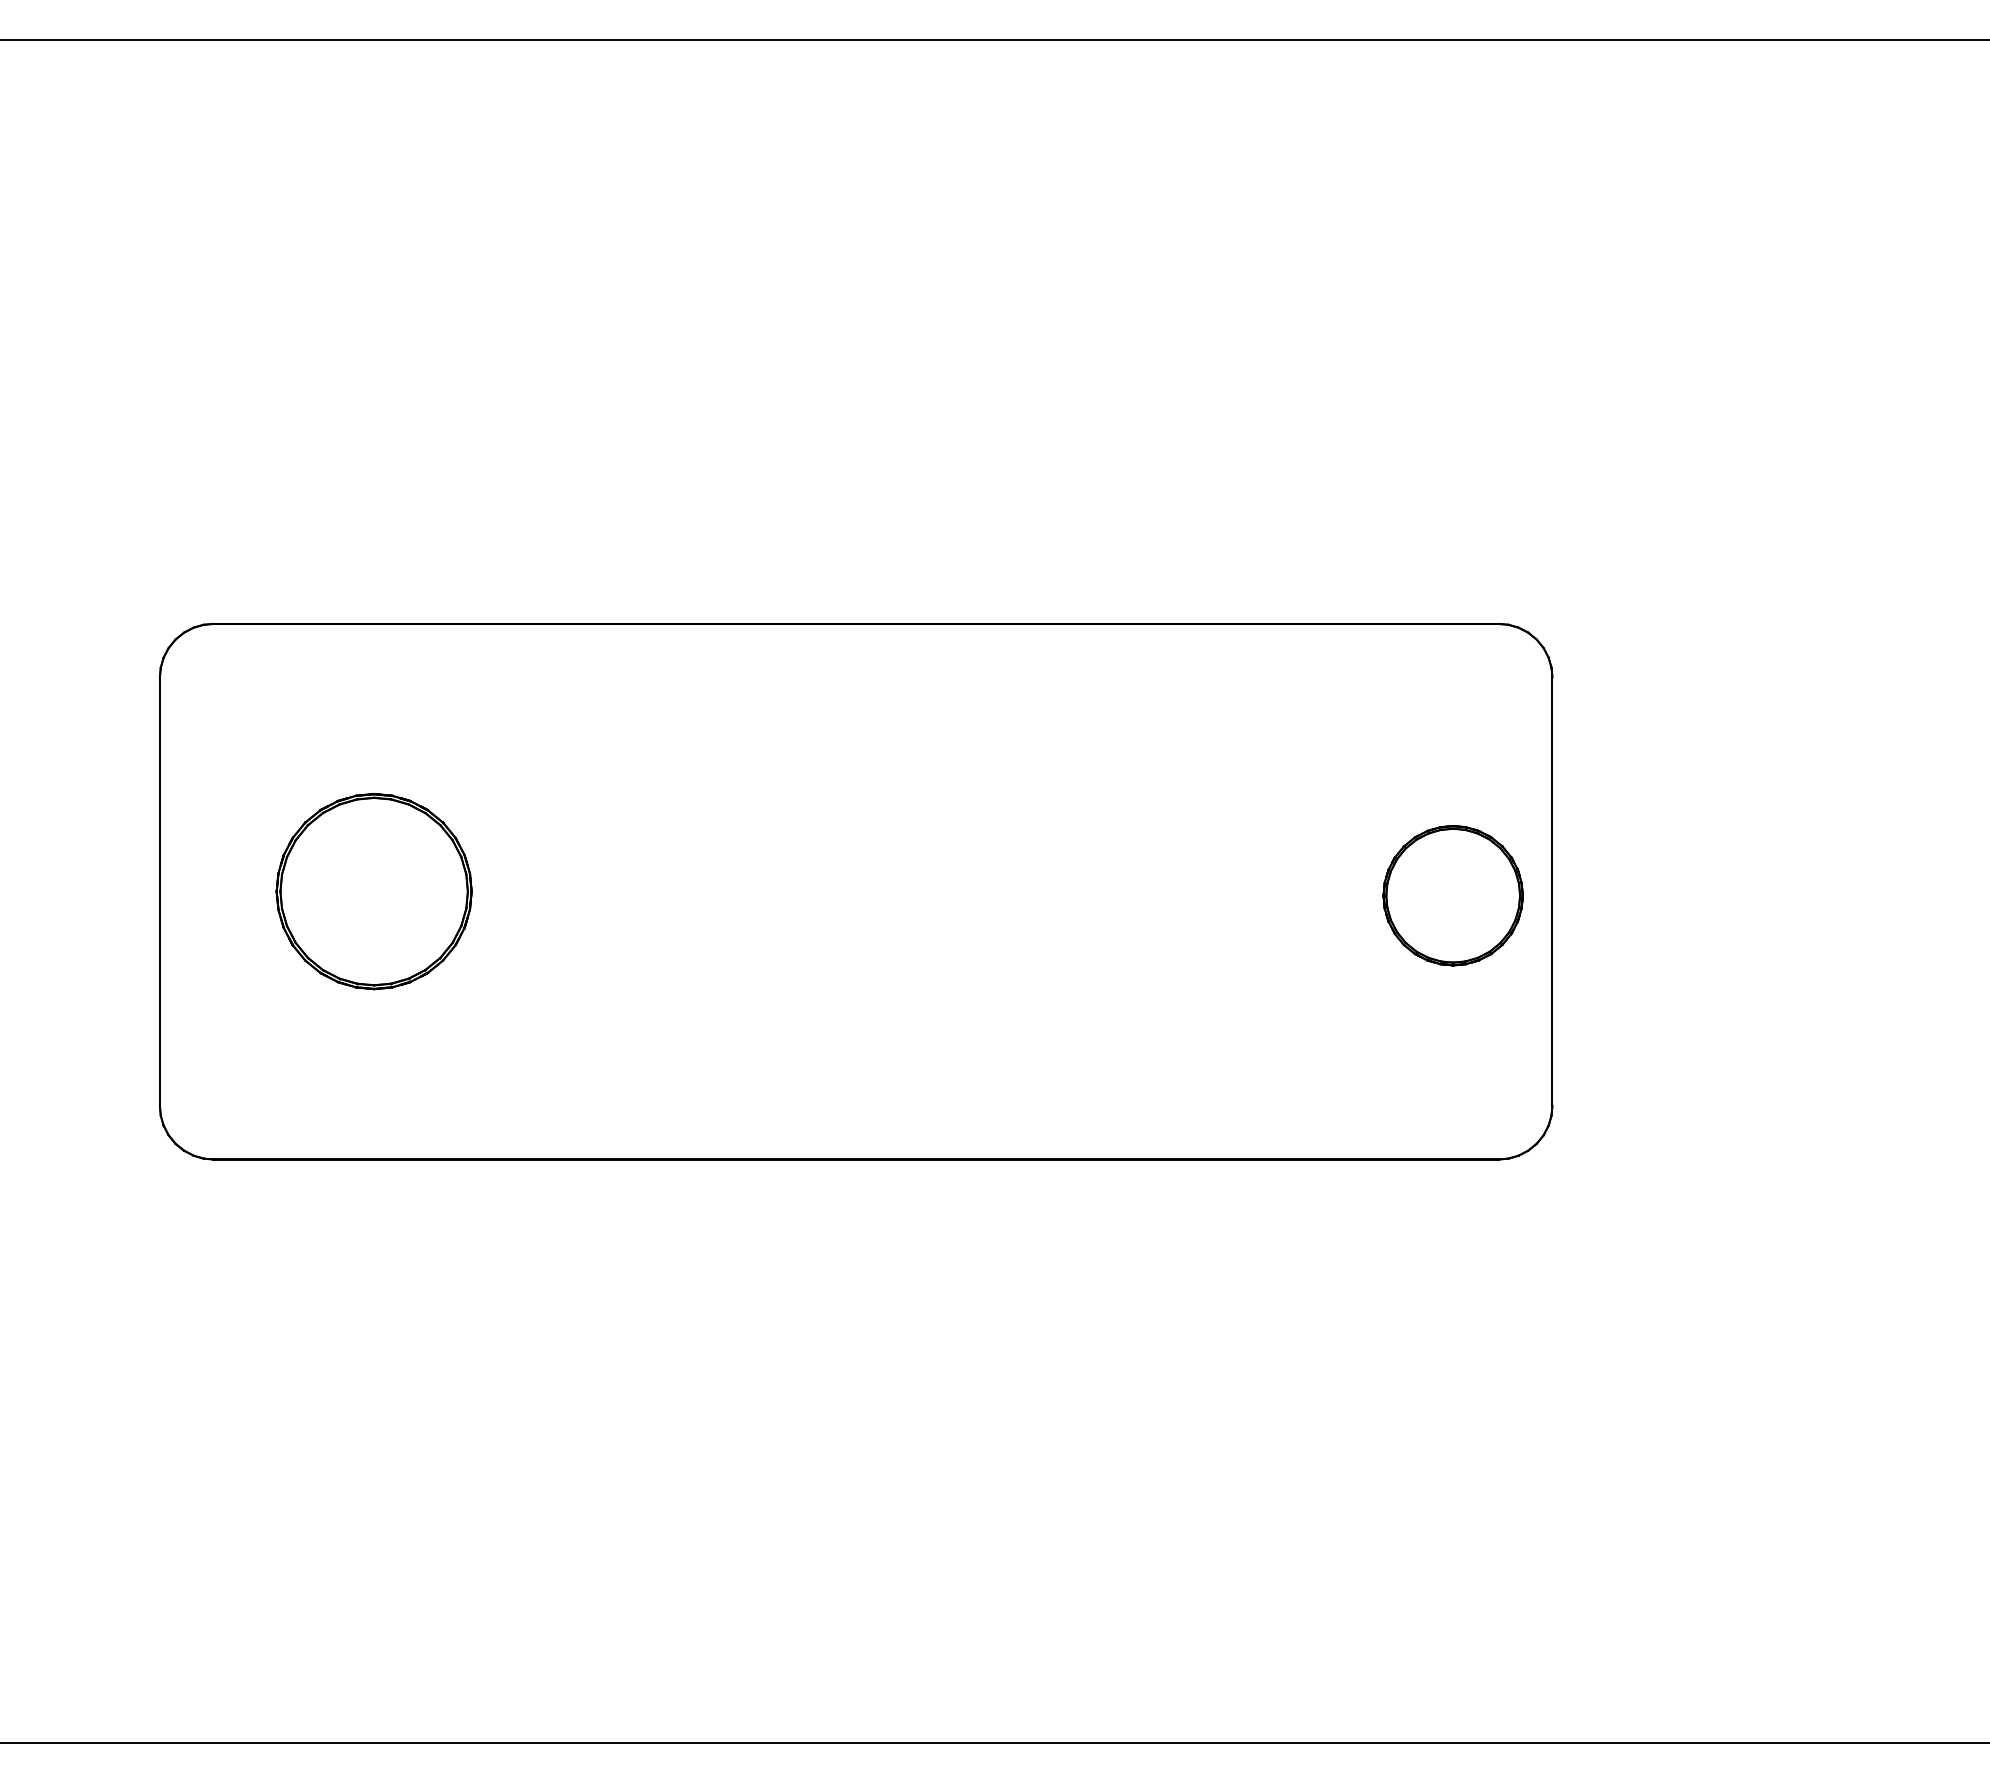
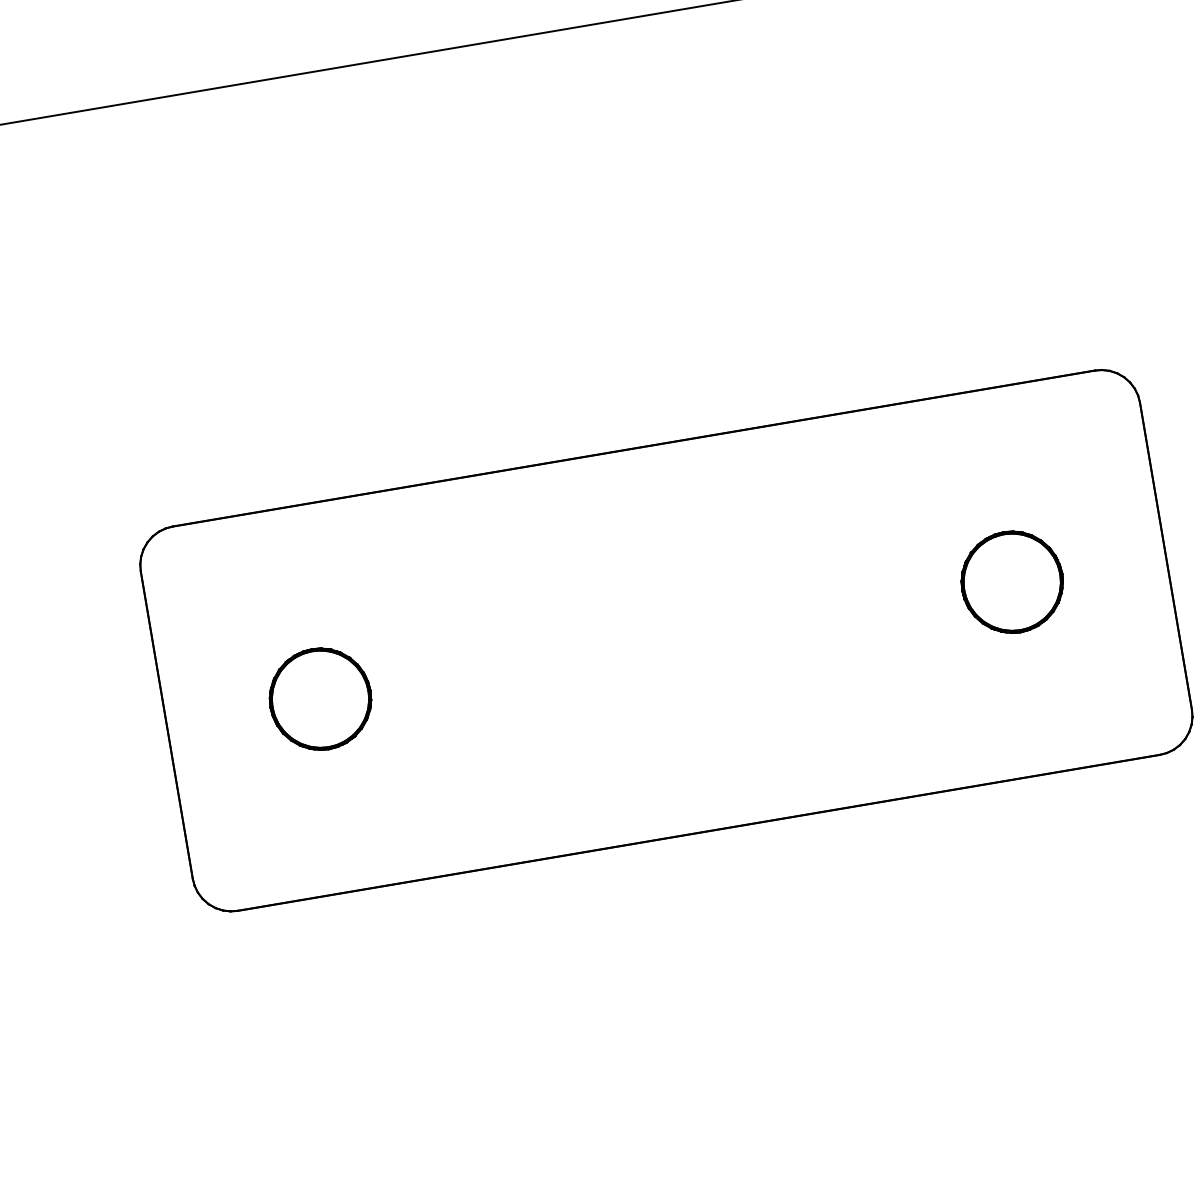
part: (373, 891) -> (320, 699), size x0.71
part: (1452, 895) -> (1011, 582), moved

